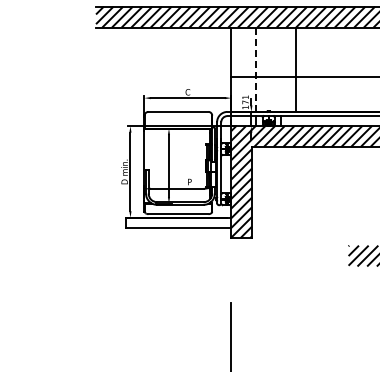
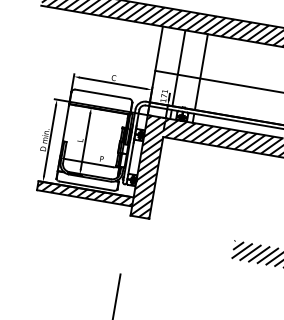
line: (256, 69) -> (179, 68), dashed -> solid
line: (296, 69) -> (201, 71), moved
hatch: (178, 222) -> (85, 193), added

